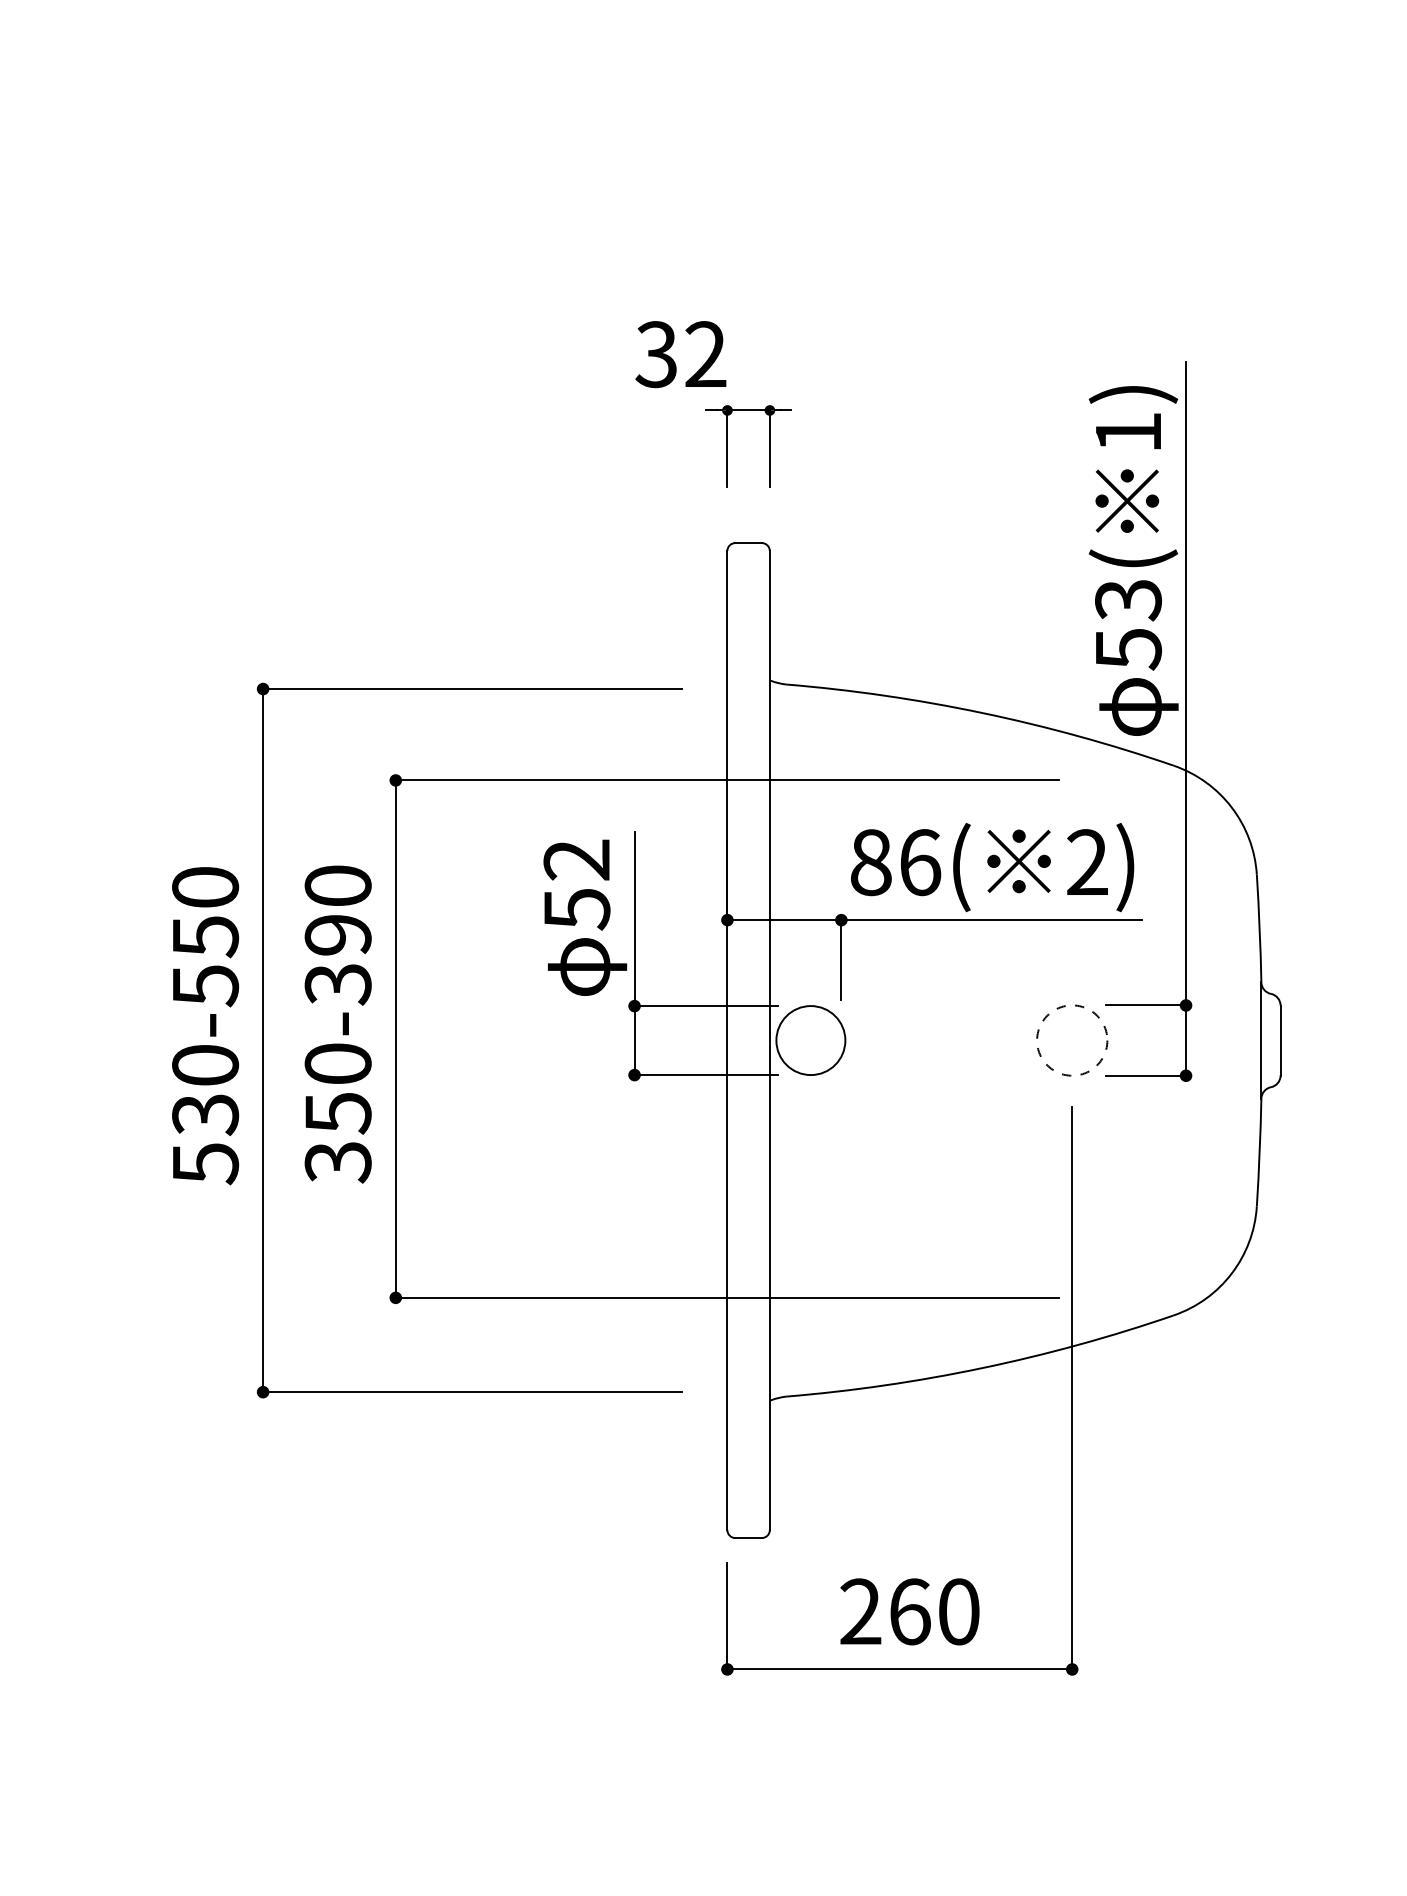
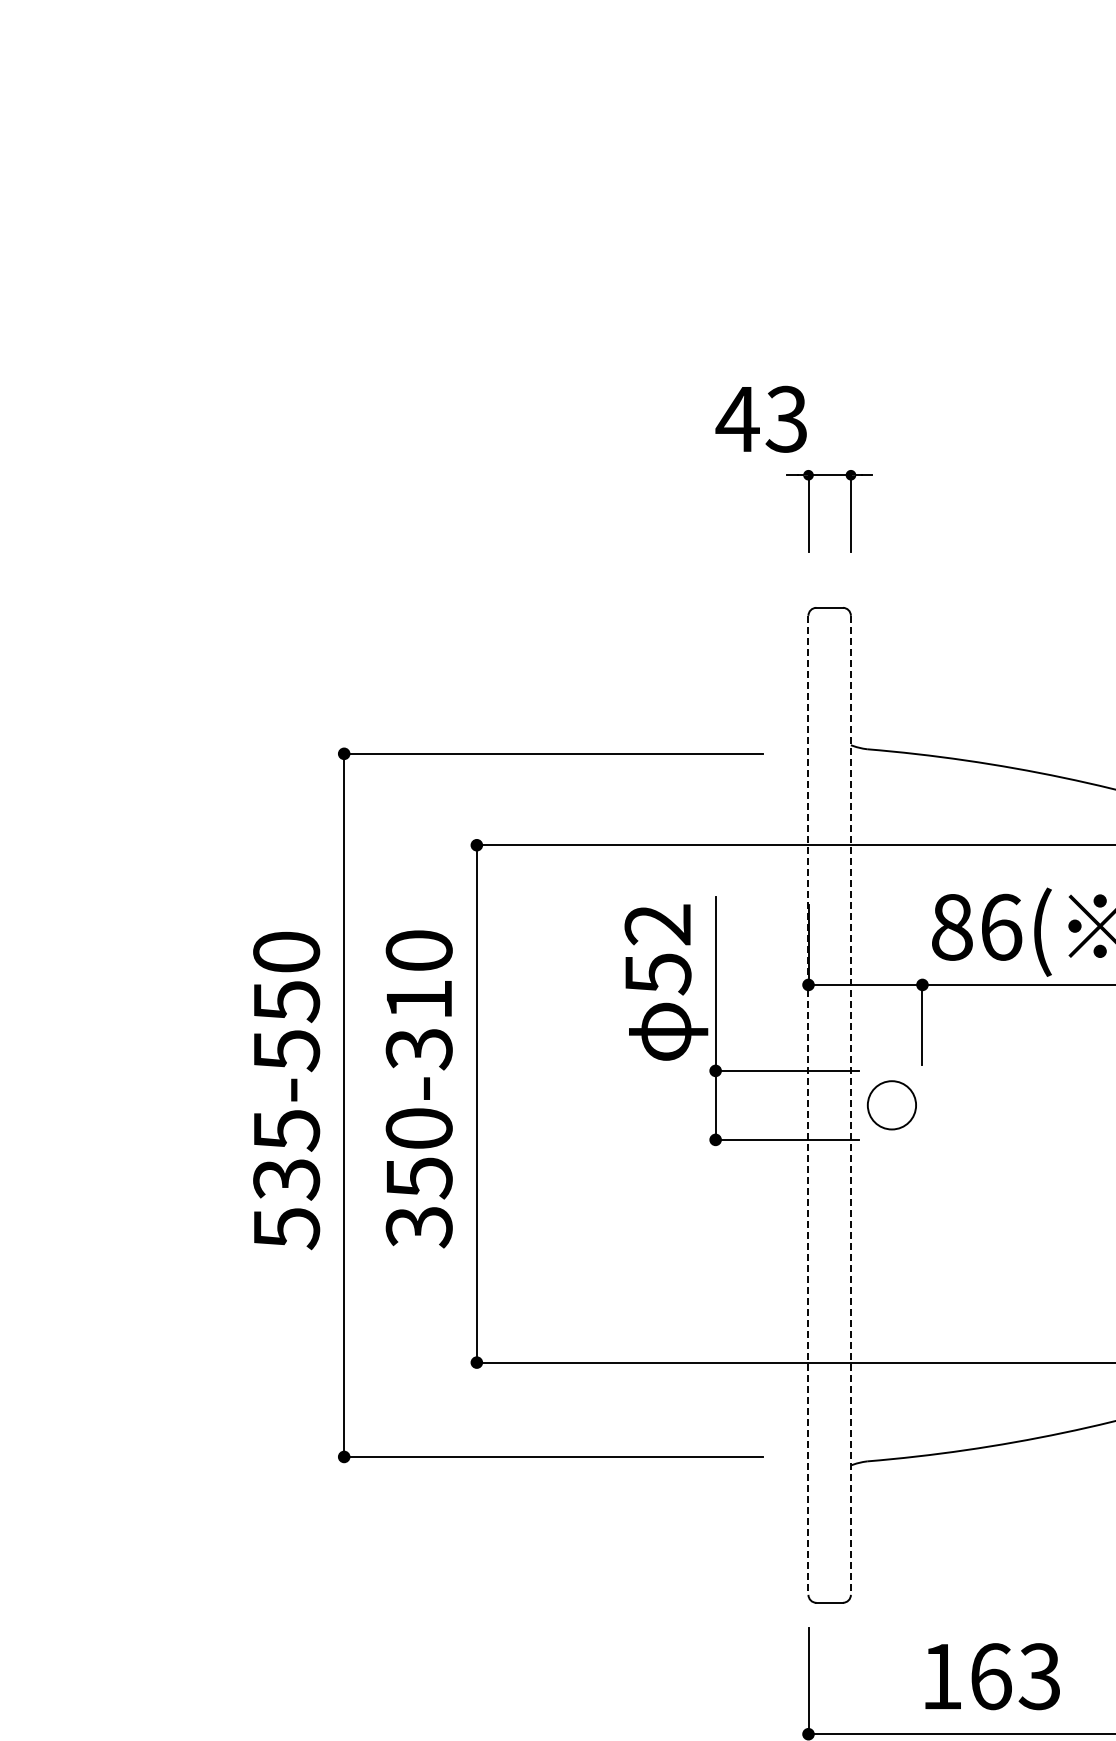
text: (680, 354) -> (761, 419), 32 -> 43
text: (337, 935) -> (418, 1000), 350-390 -> 350-310
line: (727, 1040) -> (808, 1105), solid -> dashed
line: (769, 1040) -> (850, 1105), solid -> dashed
circle: (810, 1040) -> (891, 1105), size x0.7
text: (205, 1066) -> (286, 1131), 530-550 -> 535-550
text: (909, 1611) -> (990, 1676), 260 -> 163

